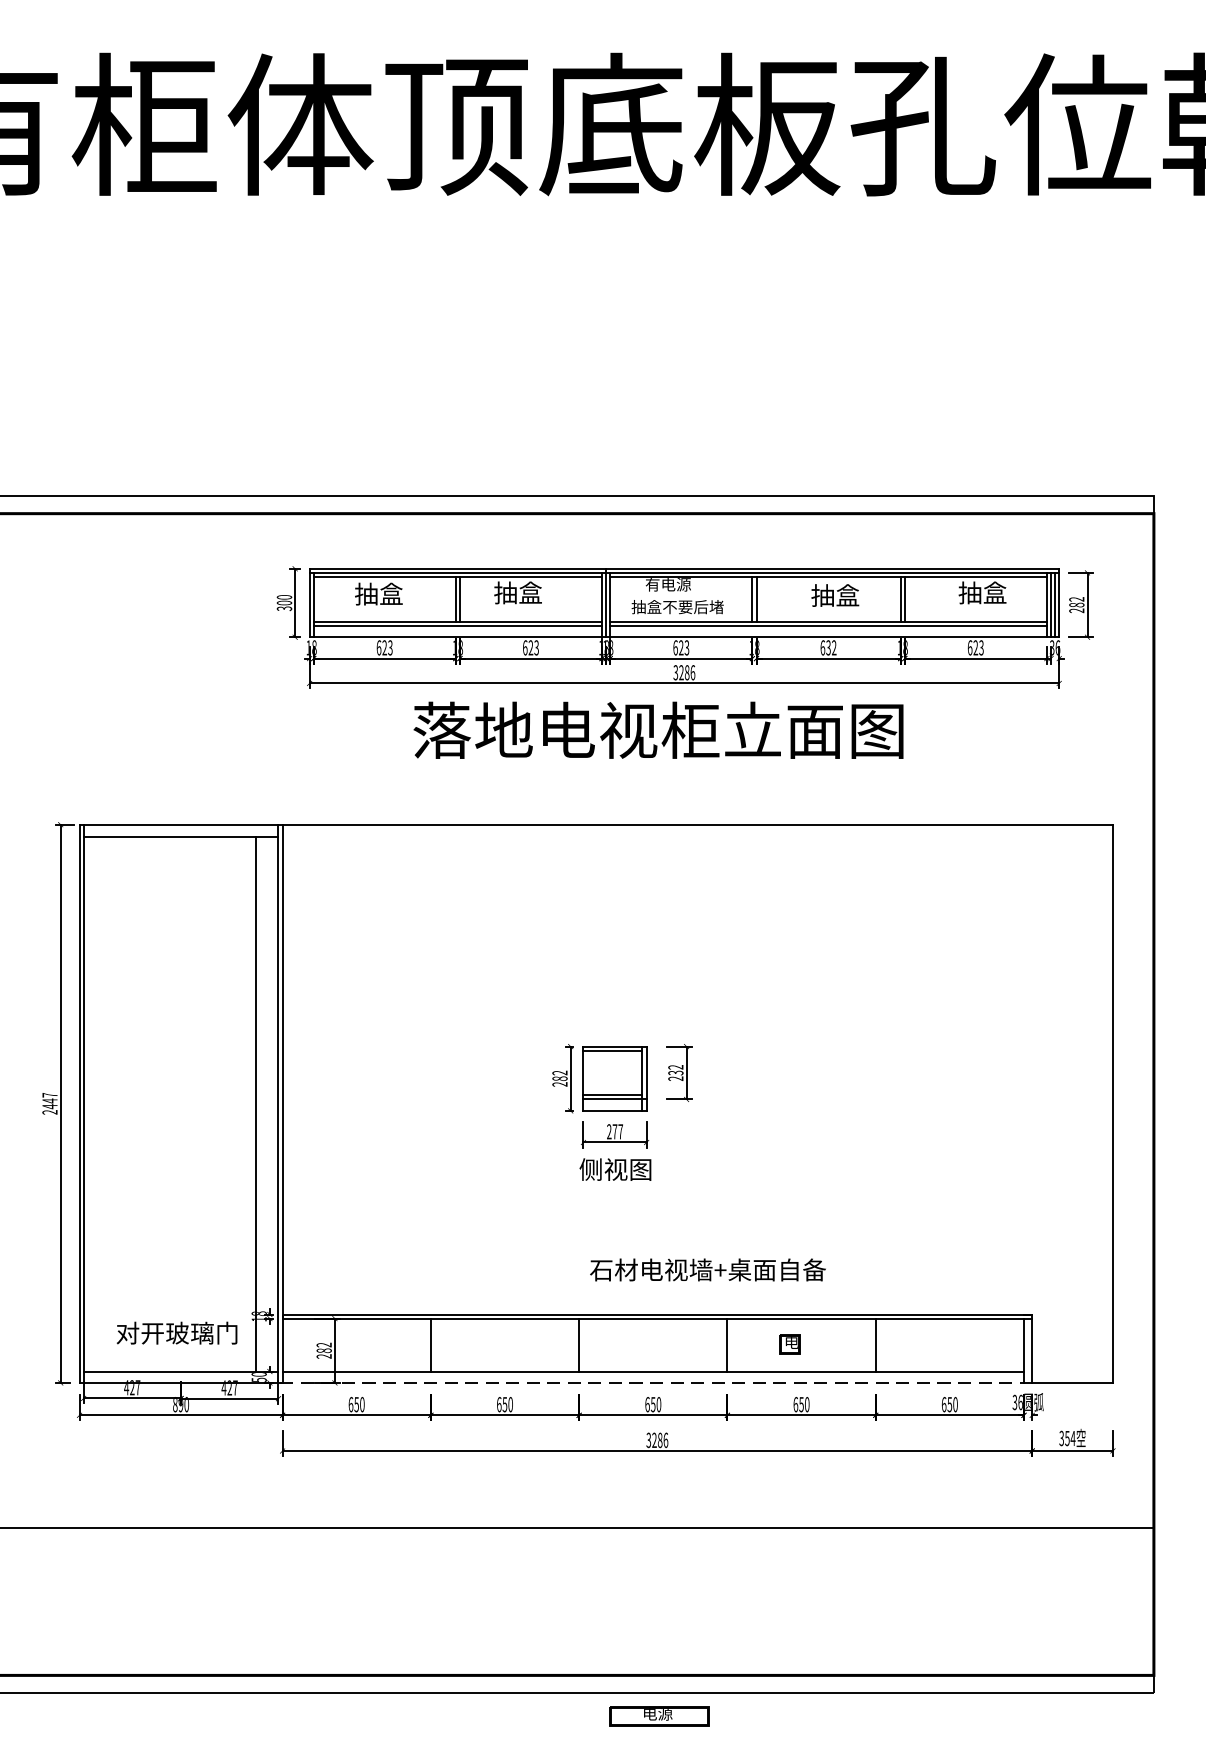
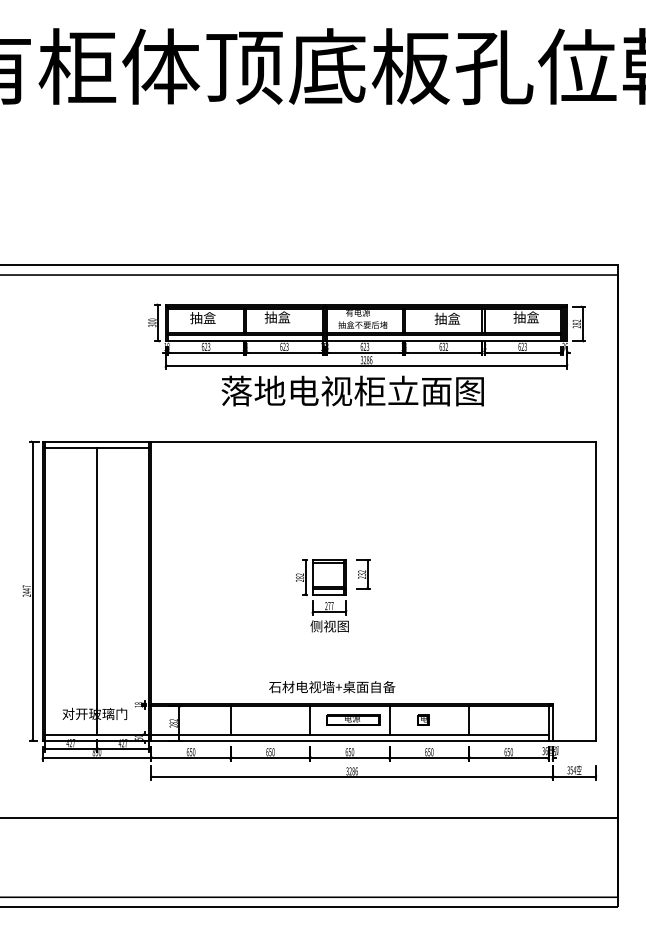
line: (256, 1102) -> (97, 590), moved
text: (708, 1270) -> (332, 687), moved
line: (658, 1382) -> (352, 740), dashed -> solid
part: (659, 1715) -> (353, 719), moved

